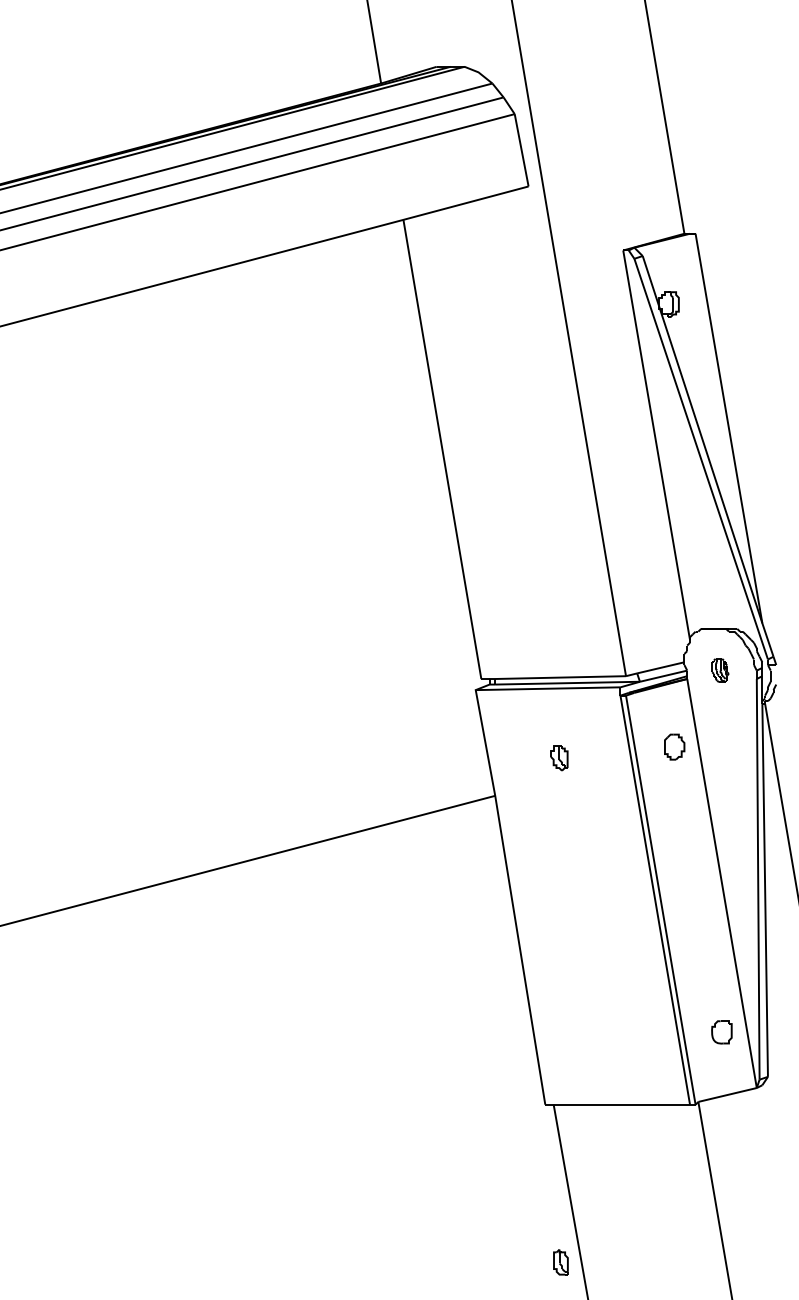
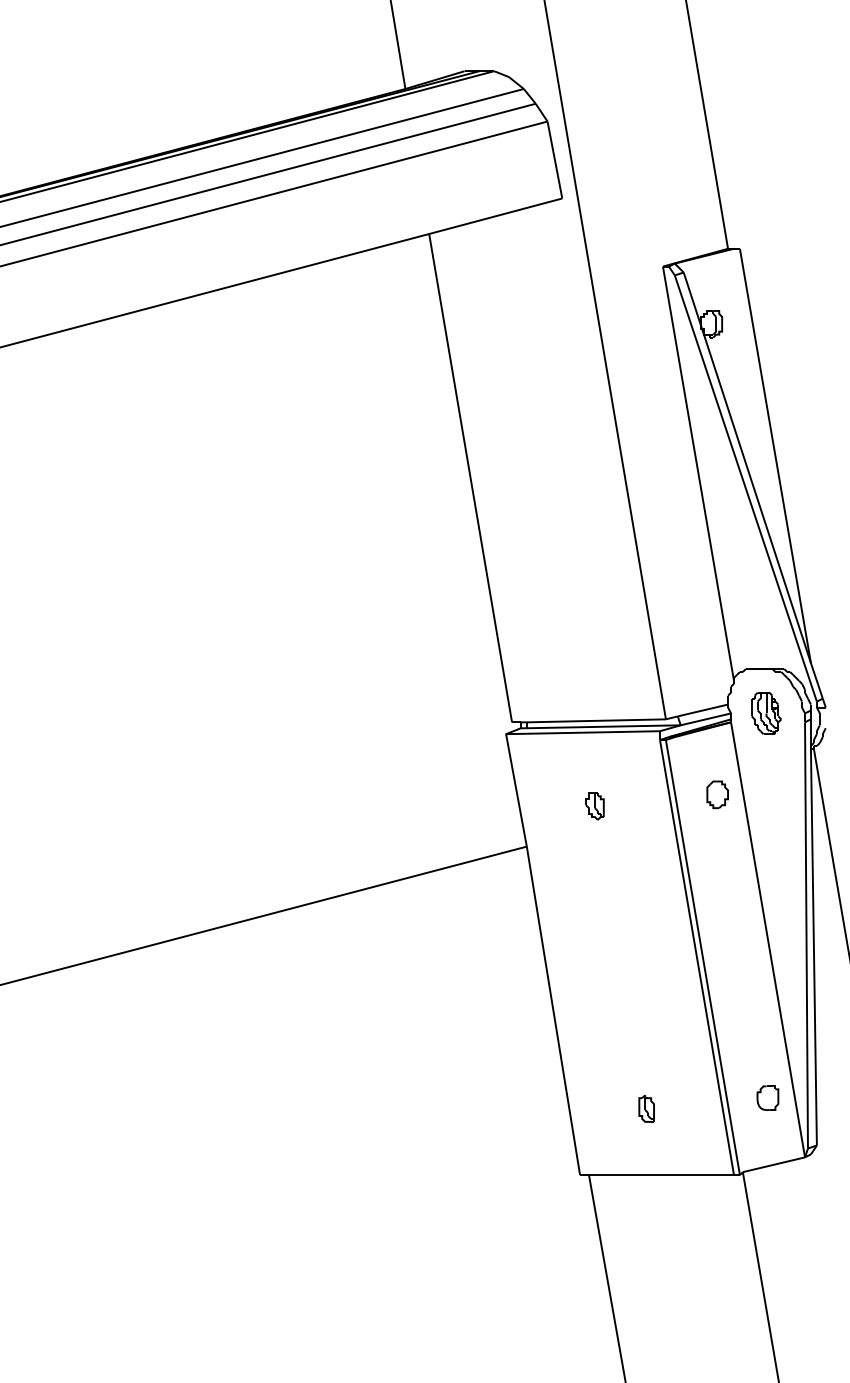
part: (720, 670) -> (766, 713), size x1.67
part: (560, 1262) -> (646, 1108), moved

